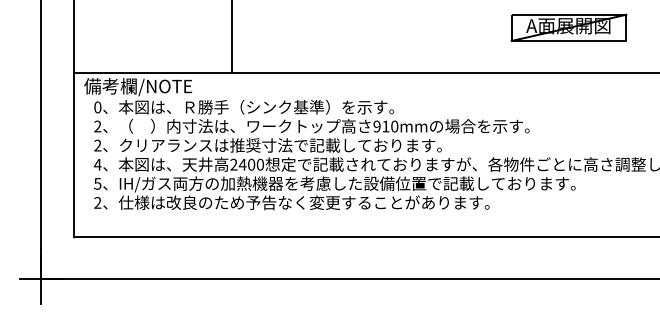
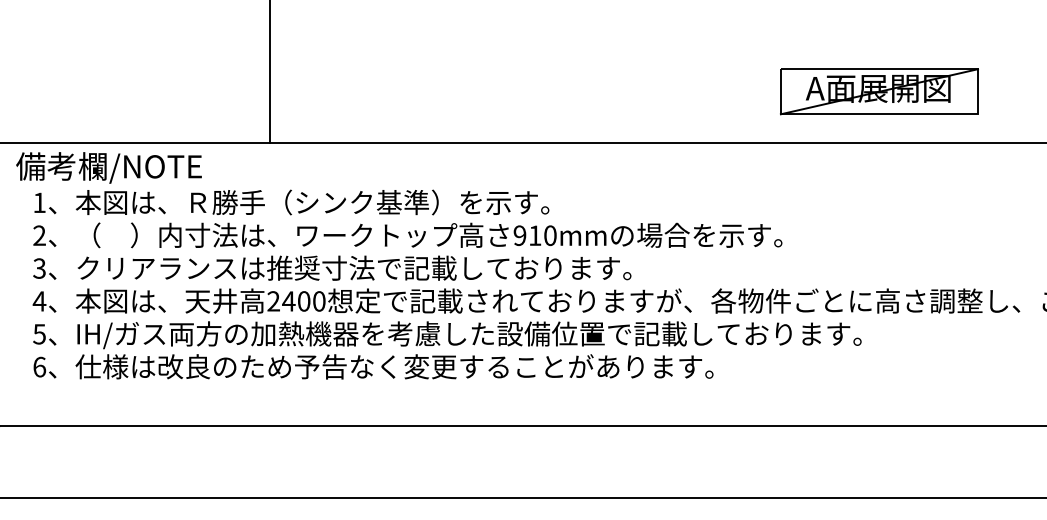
part: (568, 27) -> (878, 91), moved
text: (97, 107) -> (39, 202), 0 -> 1
text: (97, 145) -> (39, 268), 2 -> 3
text: (97, 202) -> (39, 366), 2 -> 6

